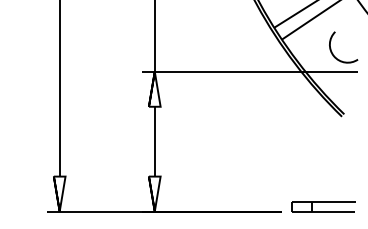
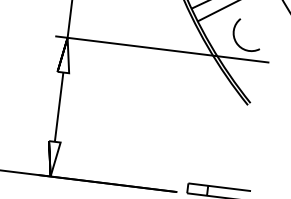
curve: (333, 53) -> (236, 40), moved

